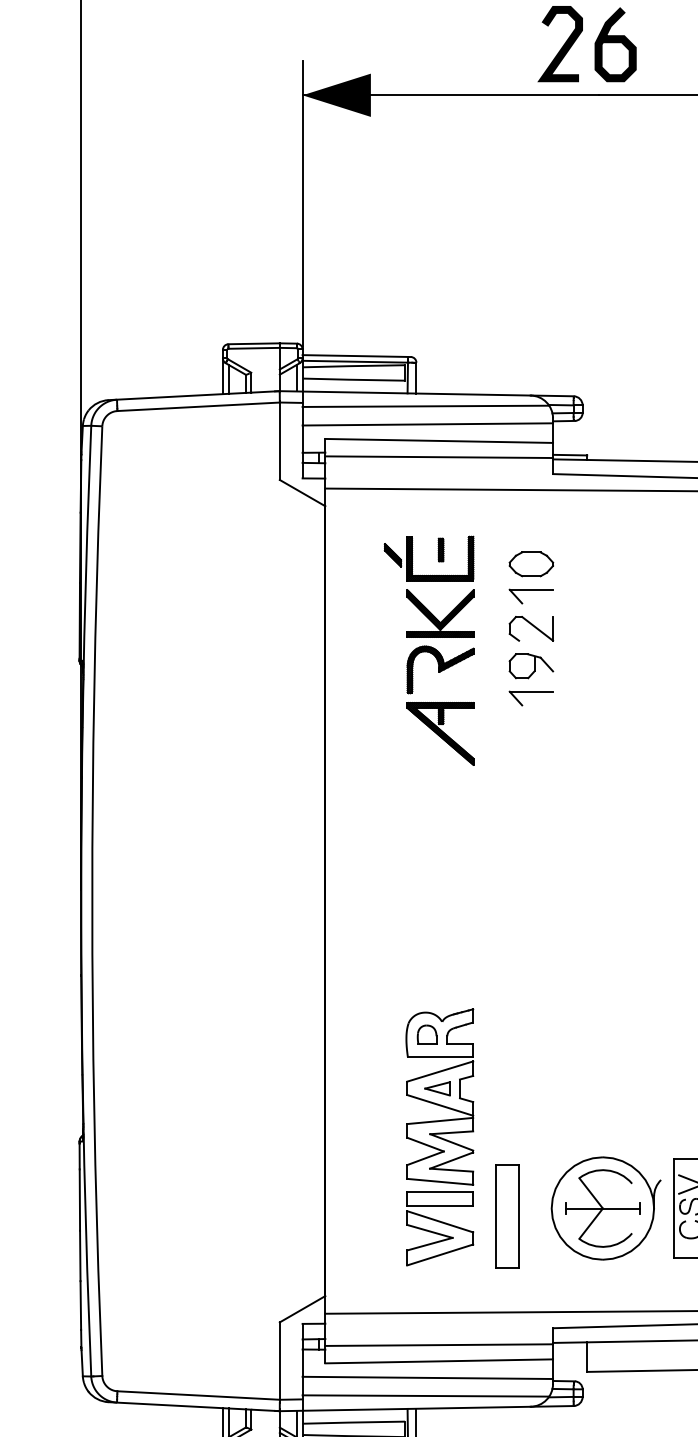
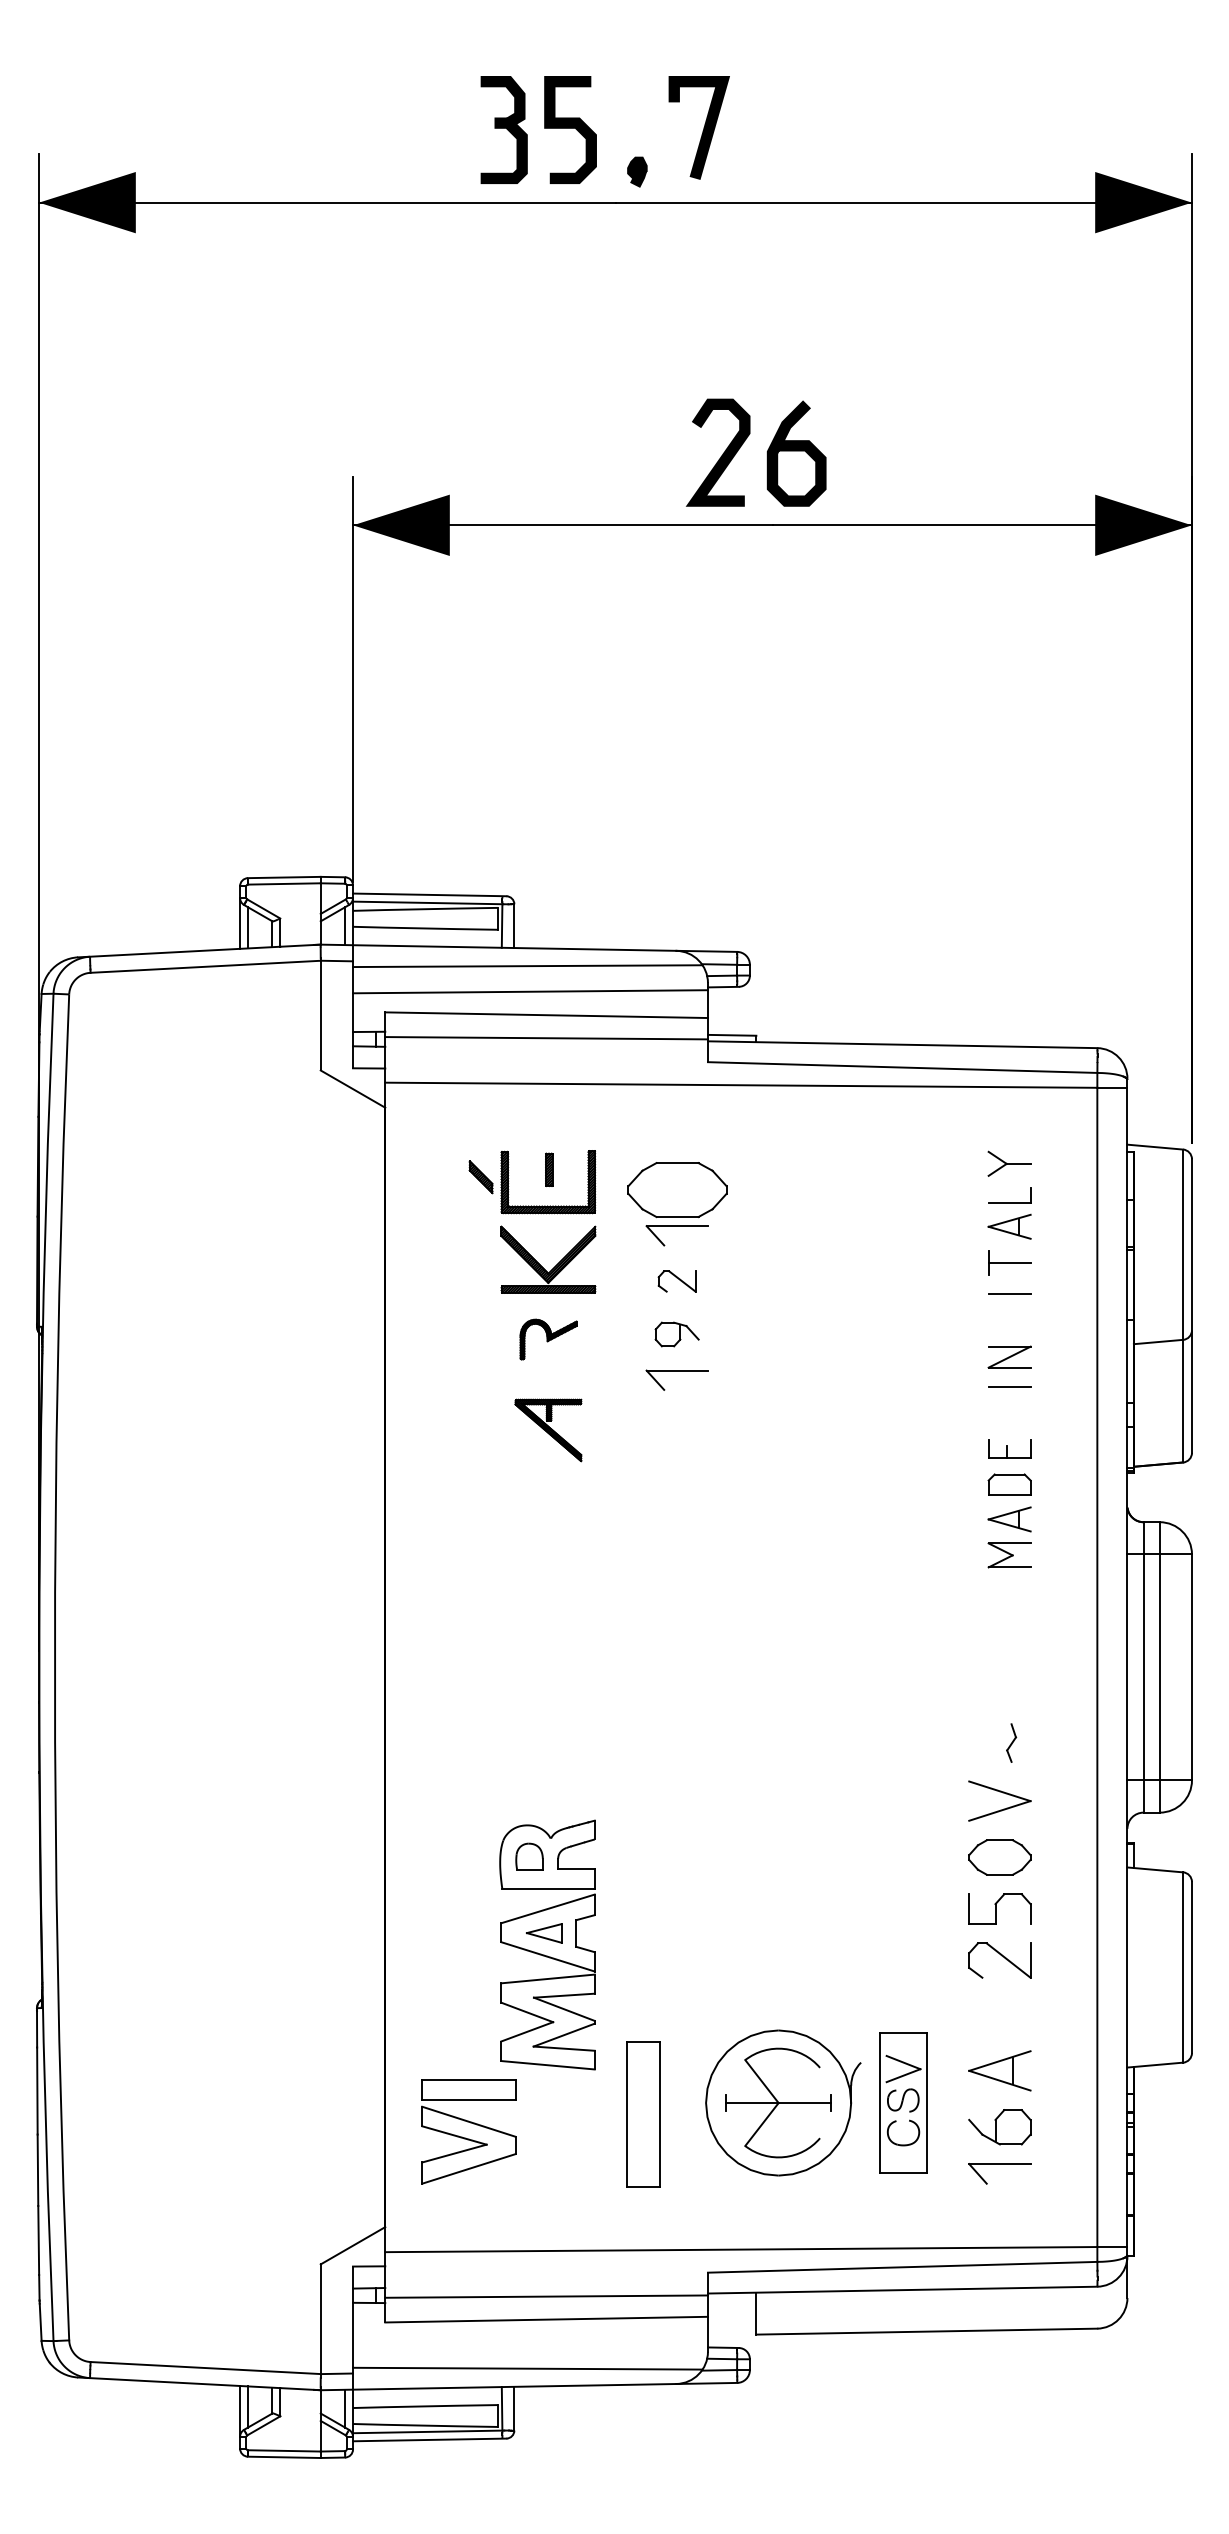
part: (530, 563) -> (676, 1189), size x1.6
part: (530, 628) -> (676, 1281), size x0.6
part: (530, 666) -> (676, 1334), size x0.7
part: (440, 669) -> (548, 1339), size x0.6
part: (440, 733) -> (548, 1430), size x0.7
part: (439, 1228) -> (468, 2131), moved
line: (427, 1377) -> (530, 2342), removed

